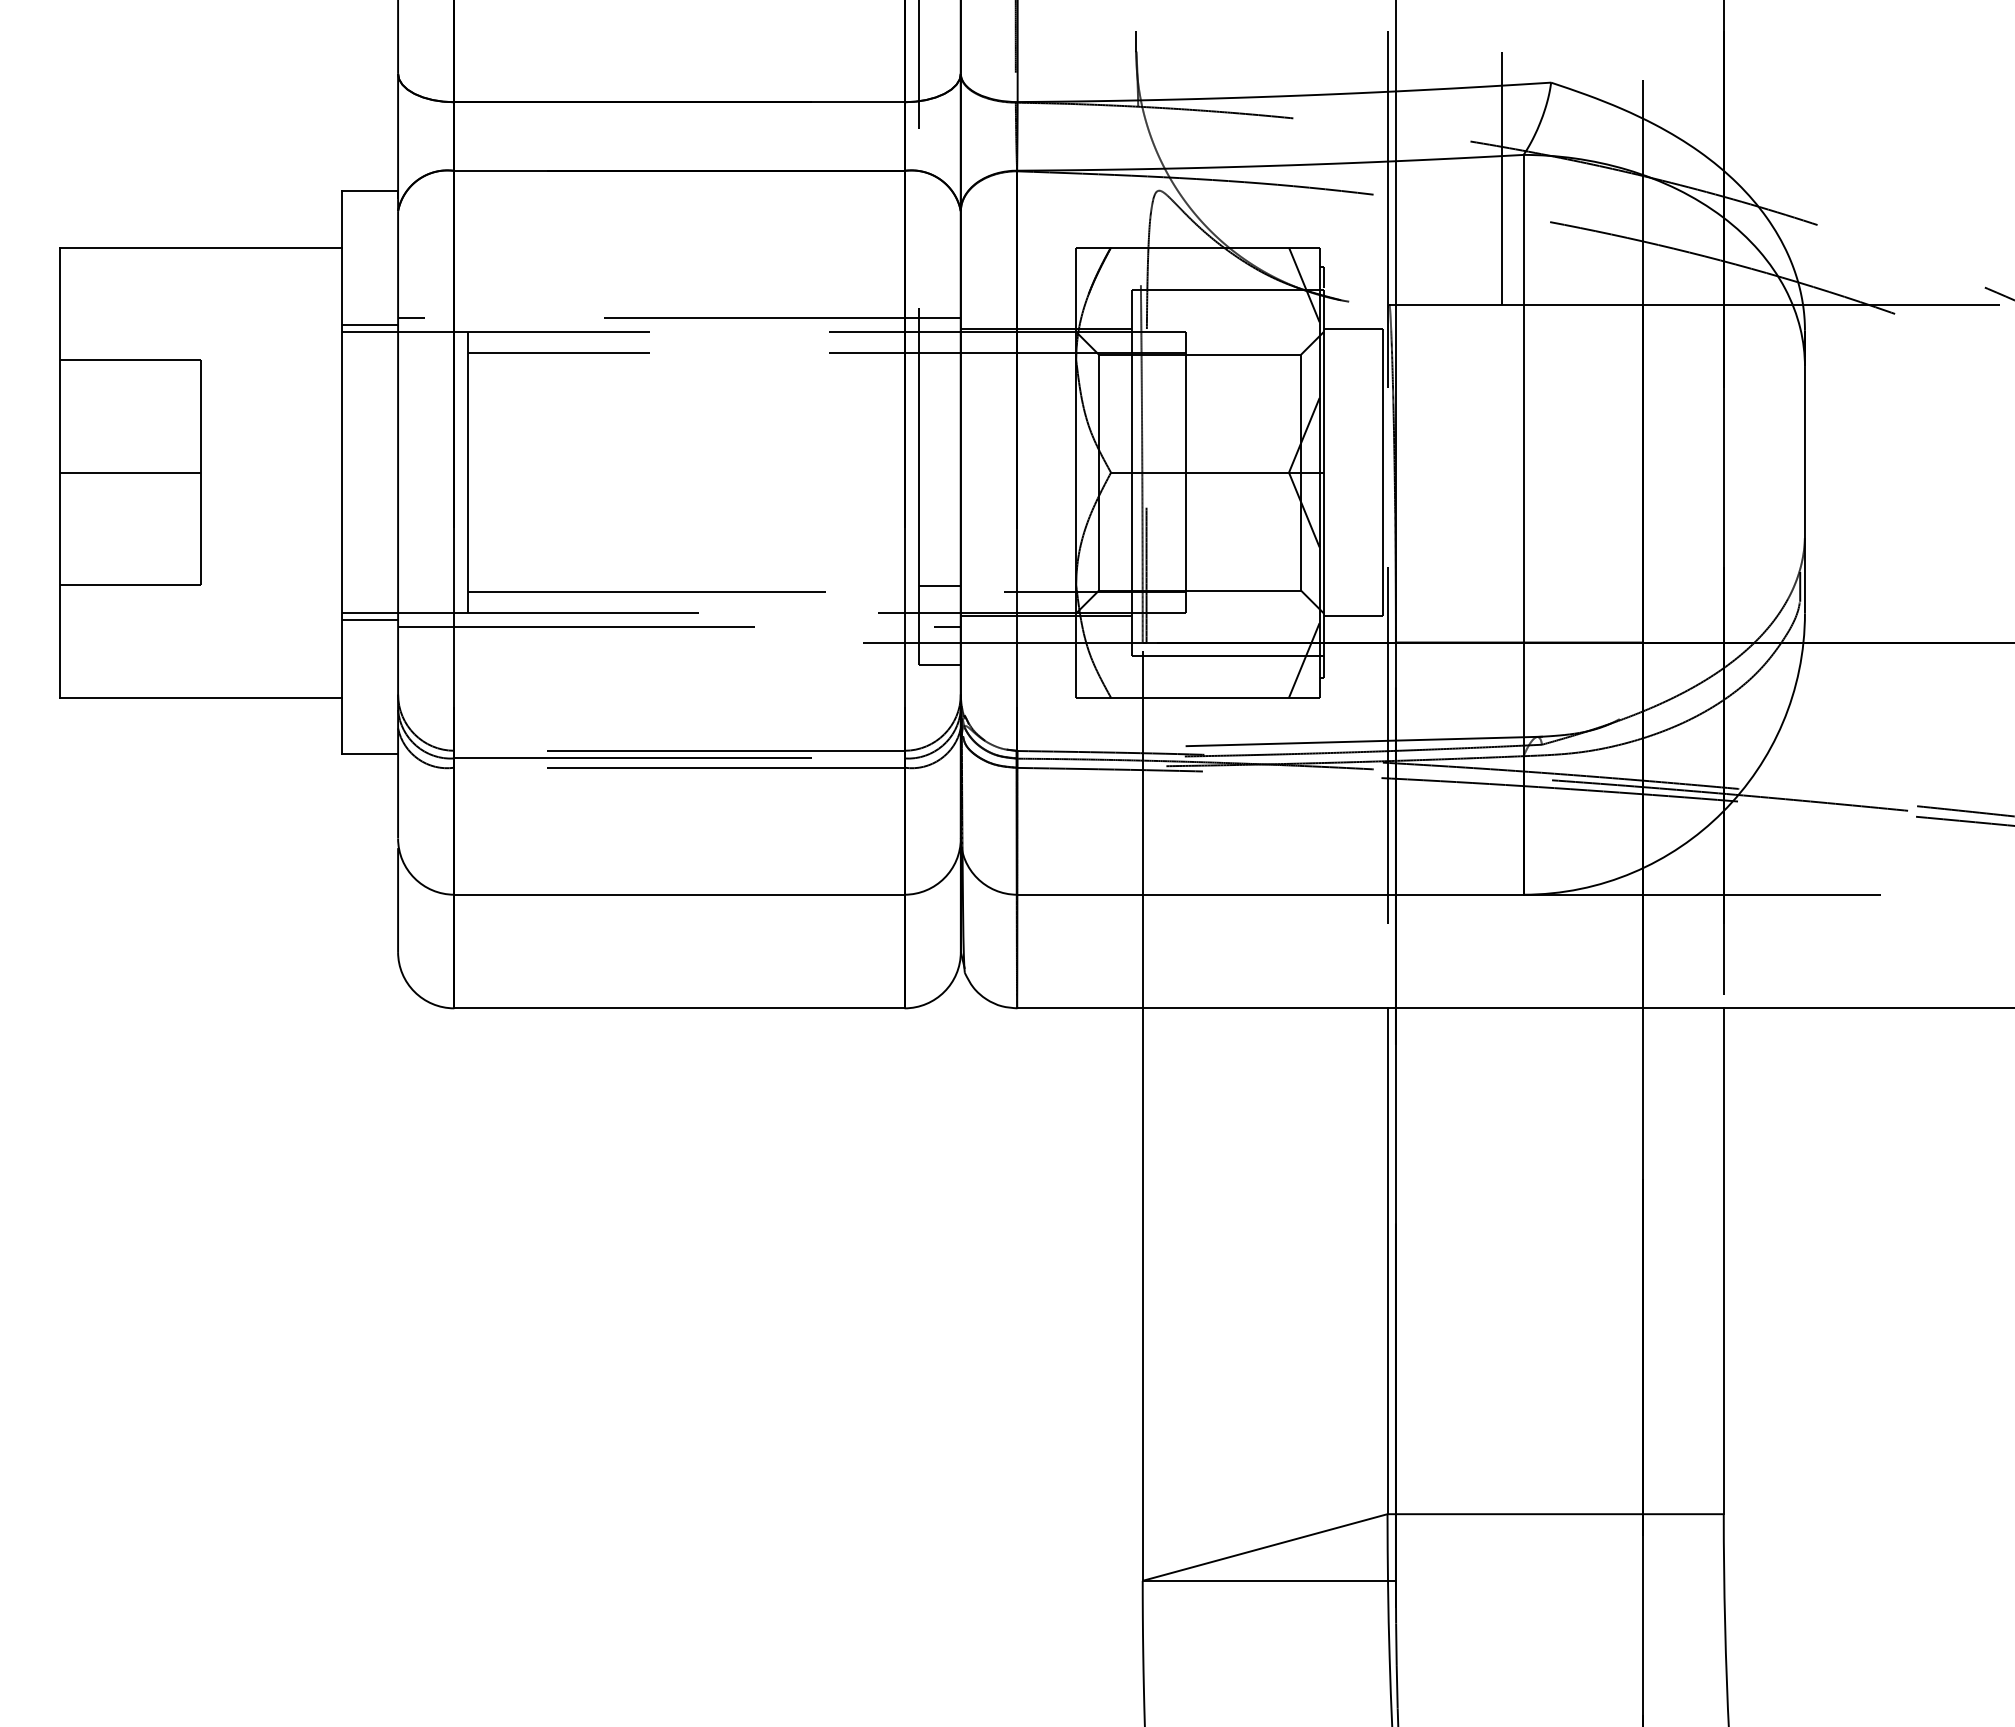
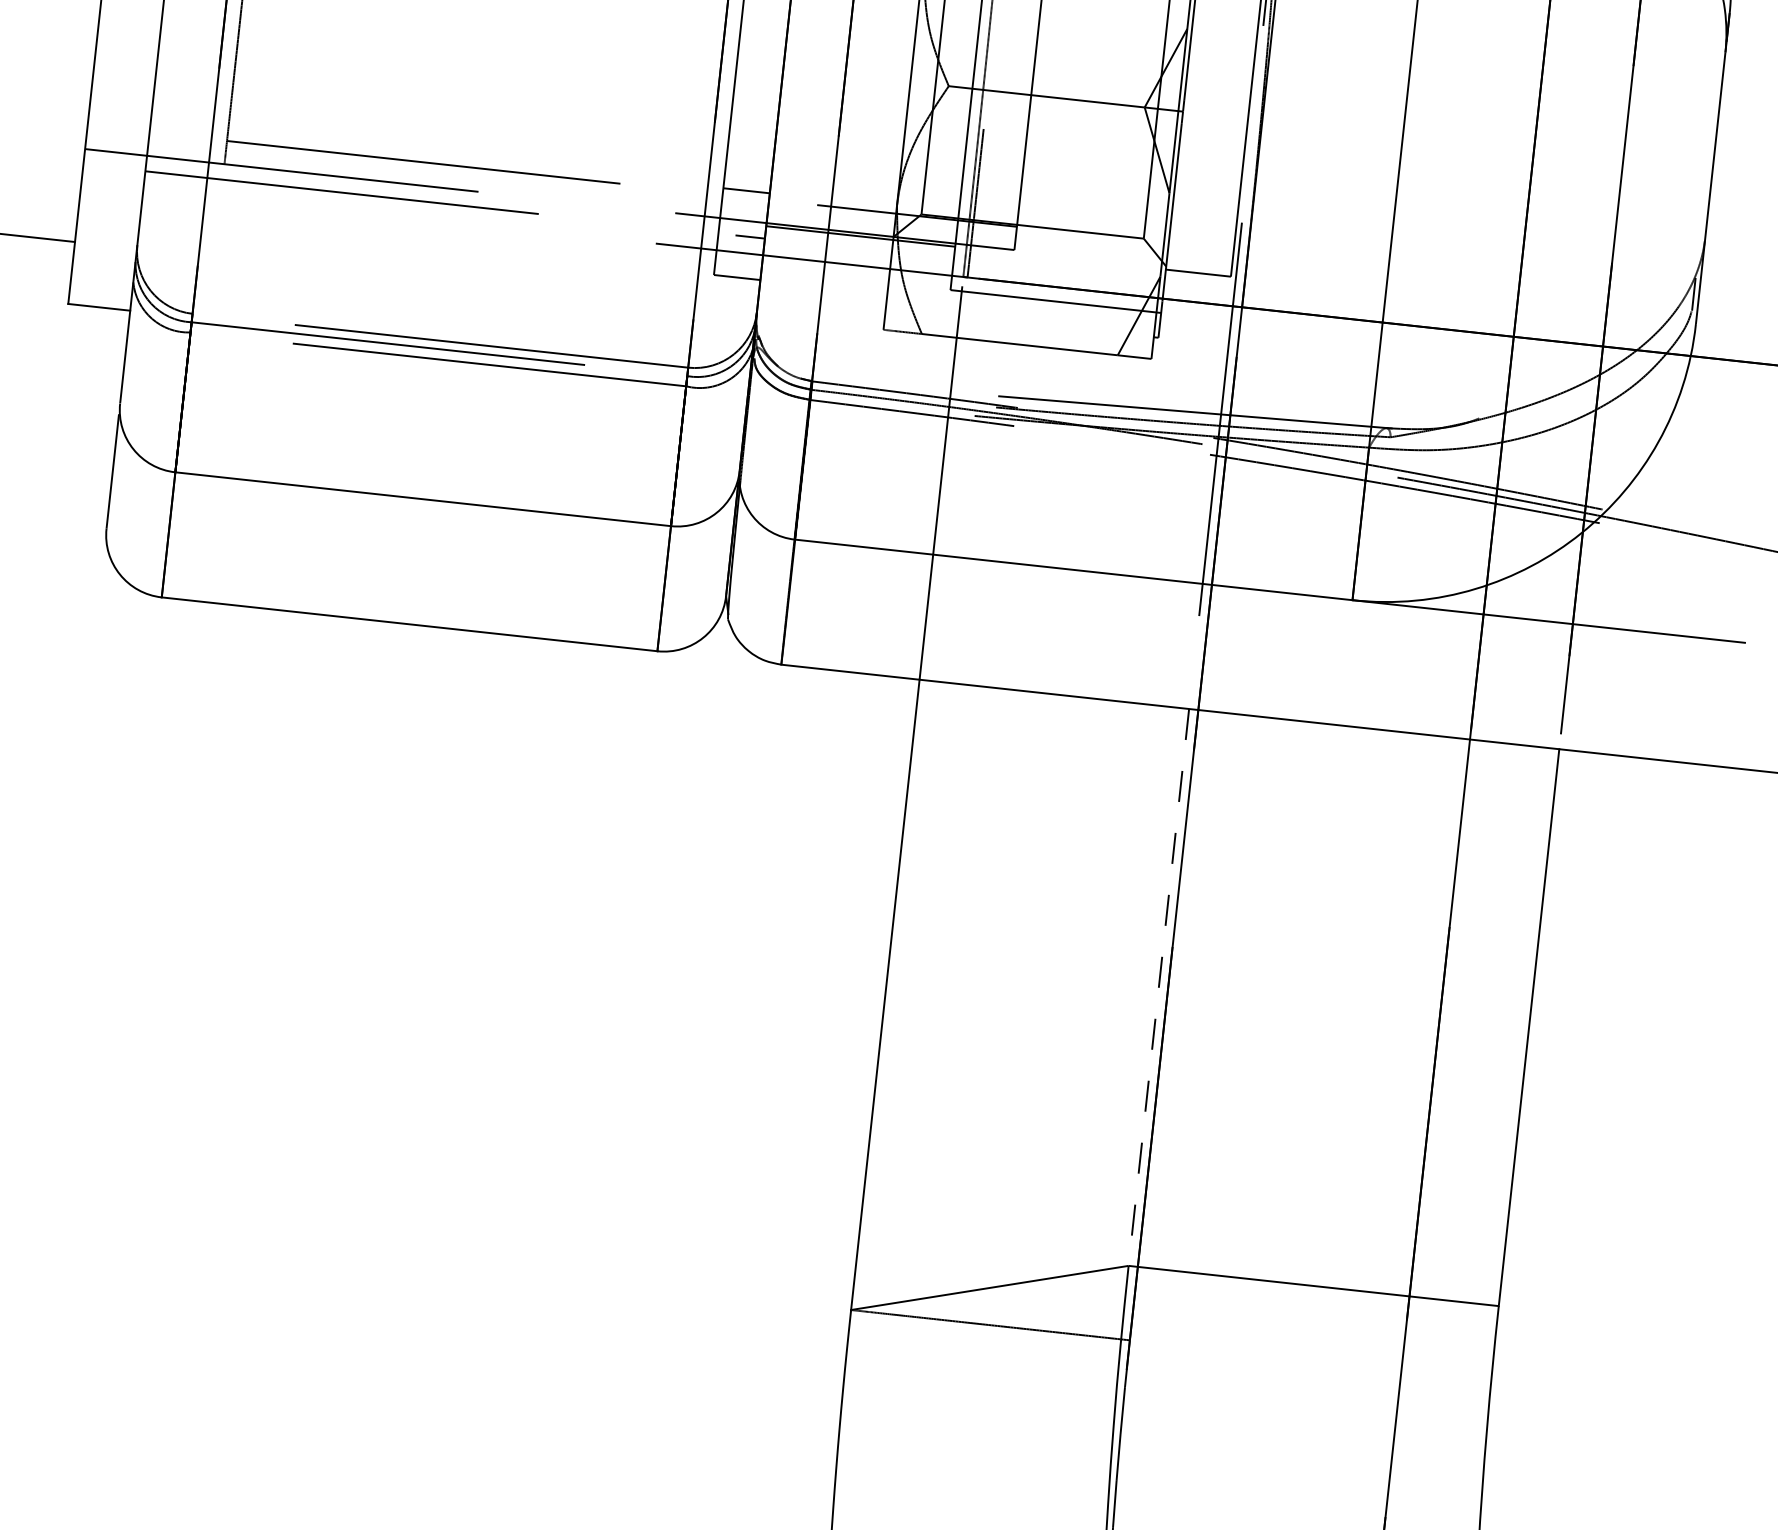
line: (369, 620) -> (114, 160), removed
line: (1387, 1261) -> (1158, 987), solid -> dashed

